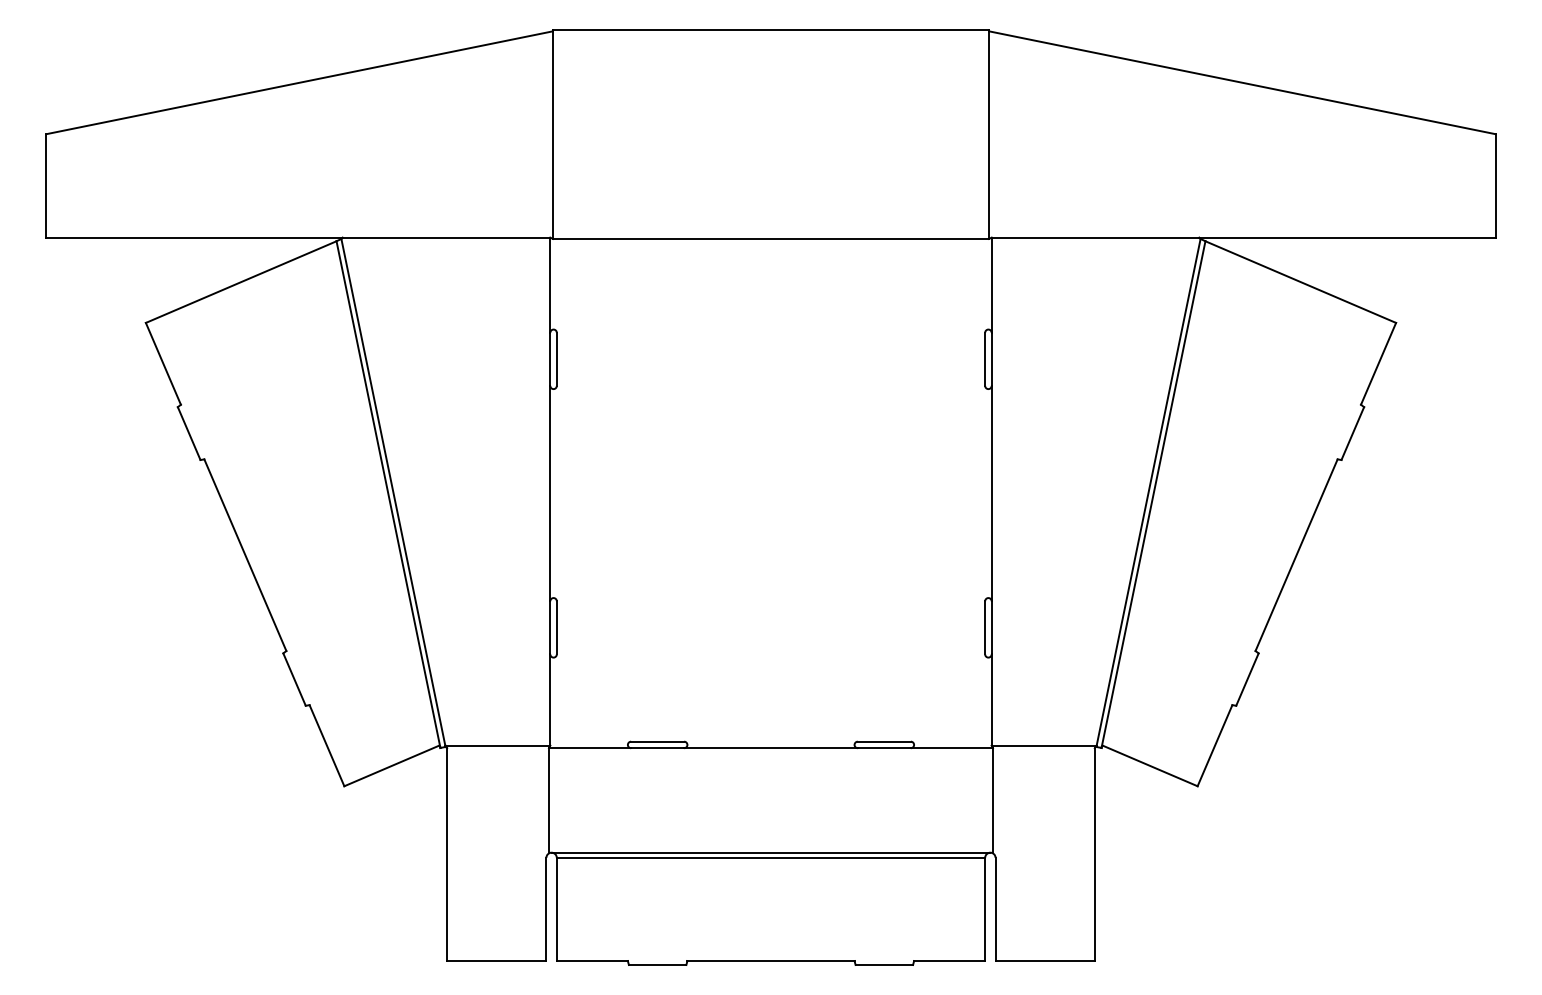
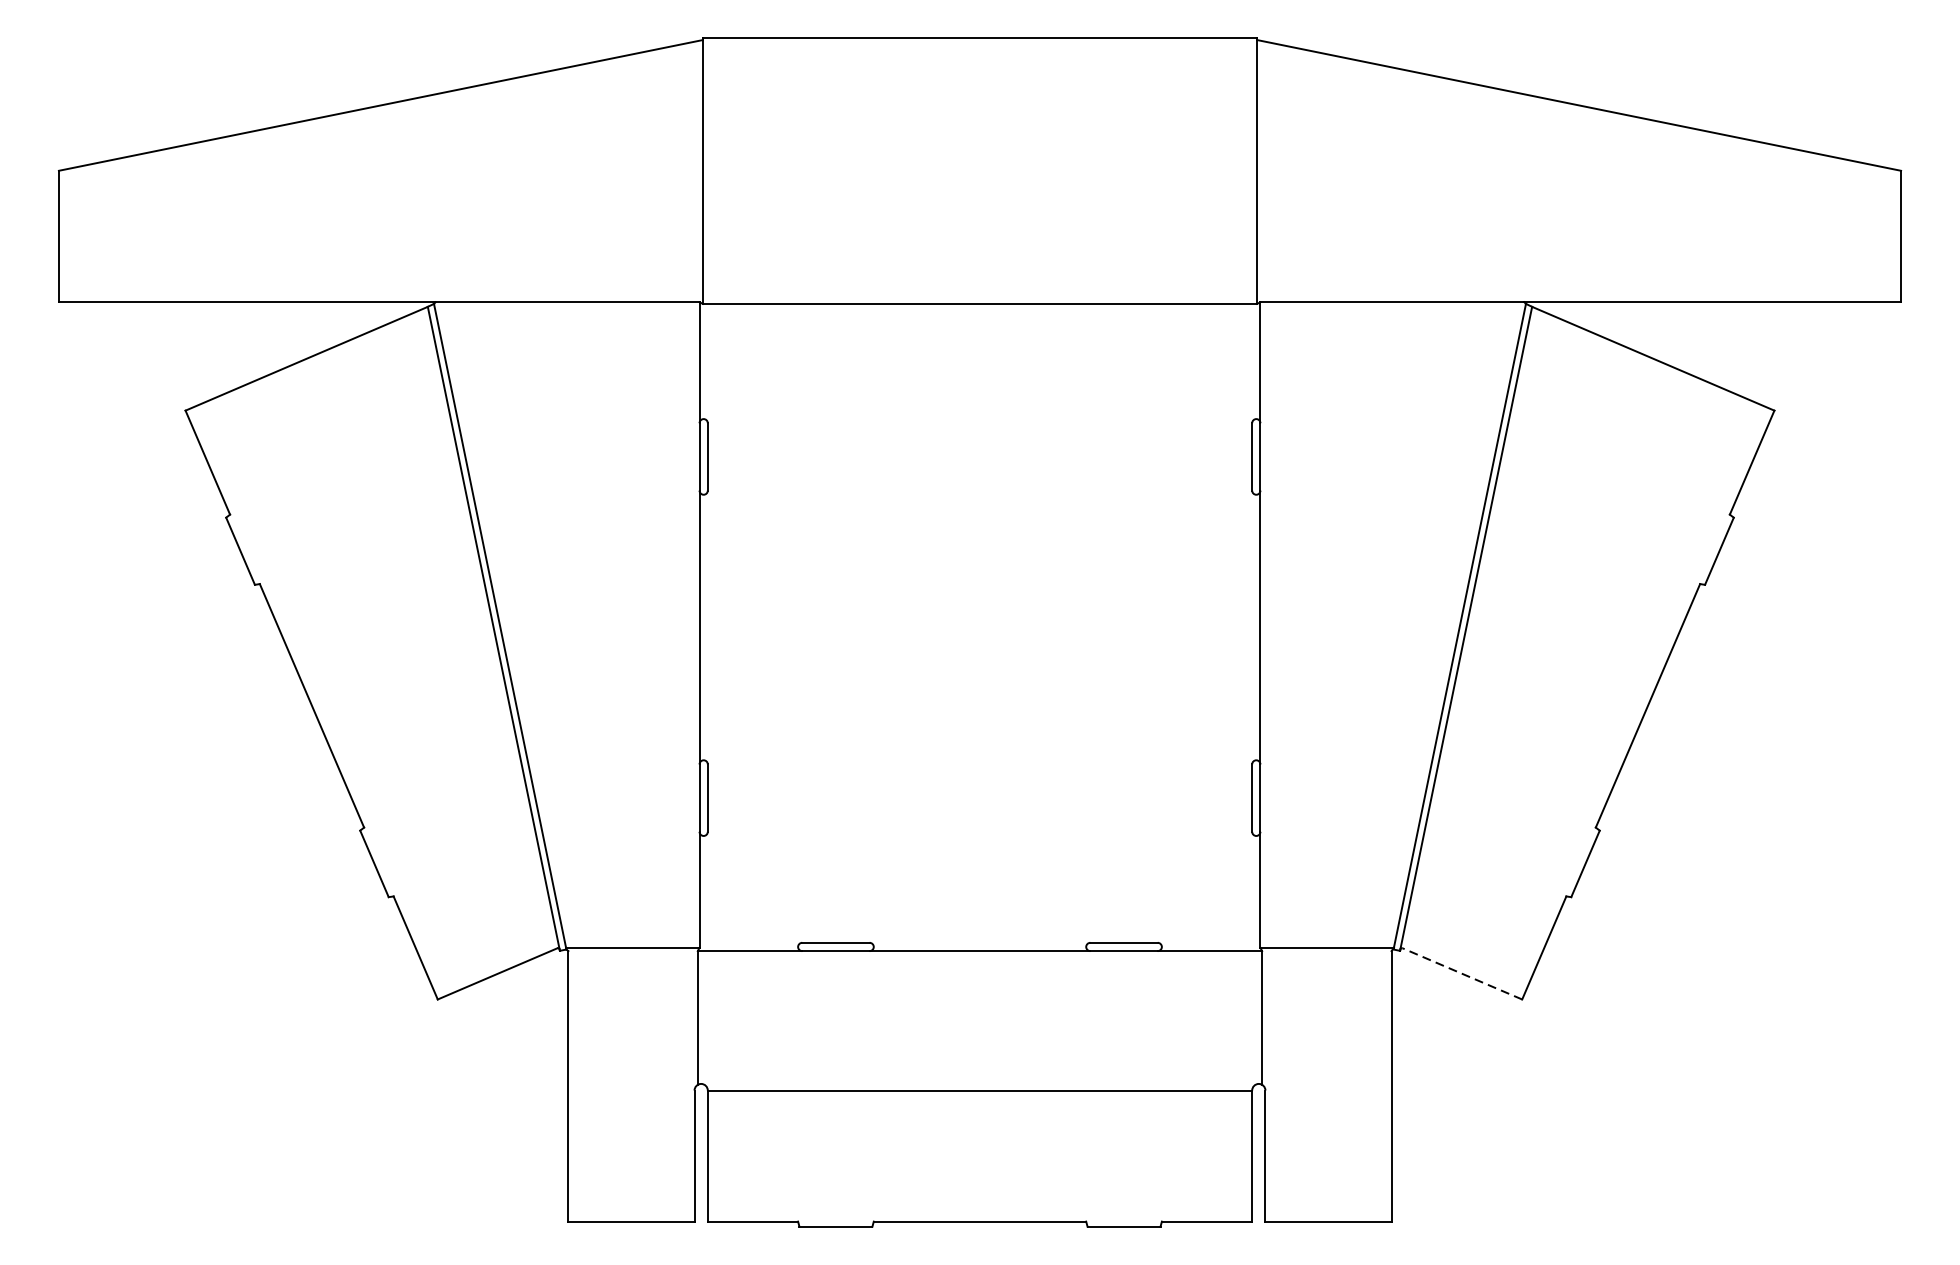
line: (1150, 765) -> (1462, 973), solid -> dashed
line: (770, 852) -> (979, 1083), removed

